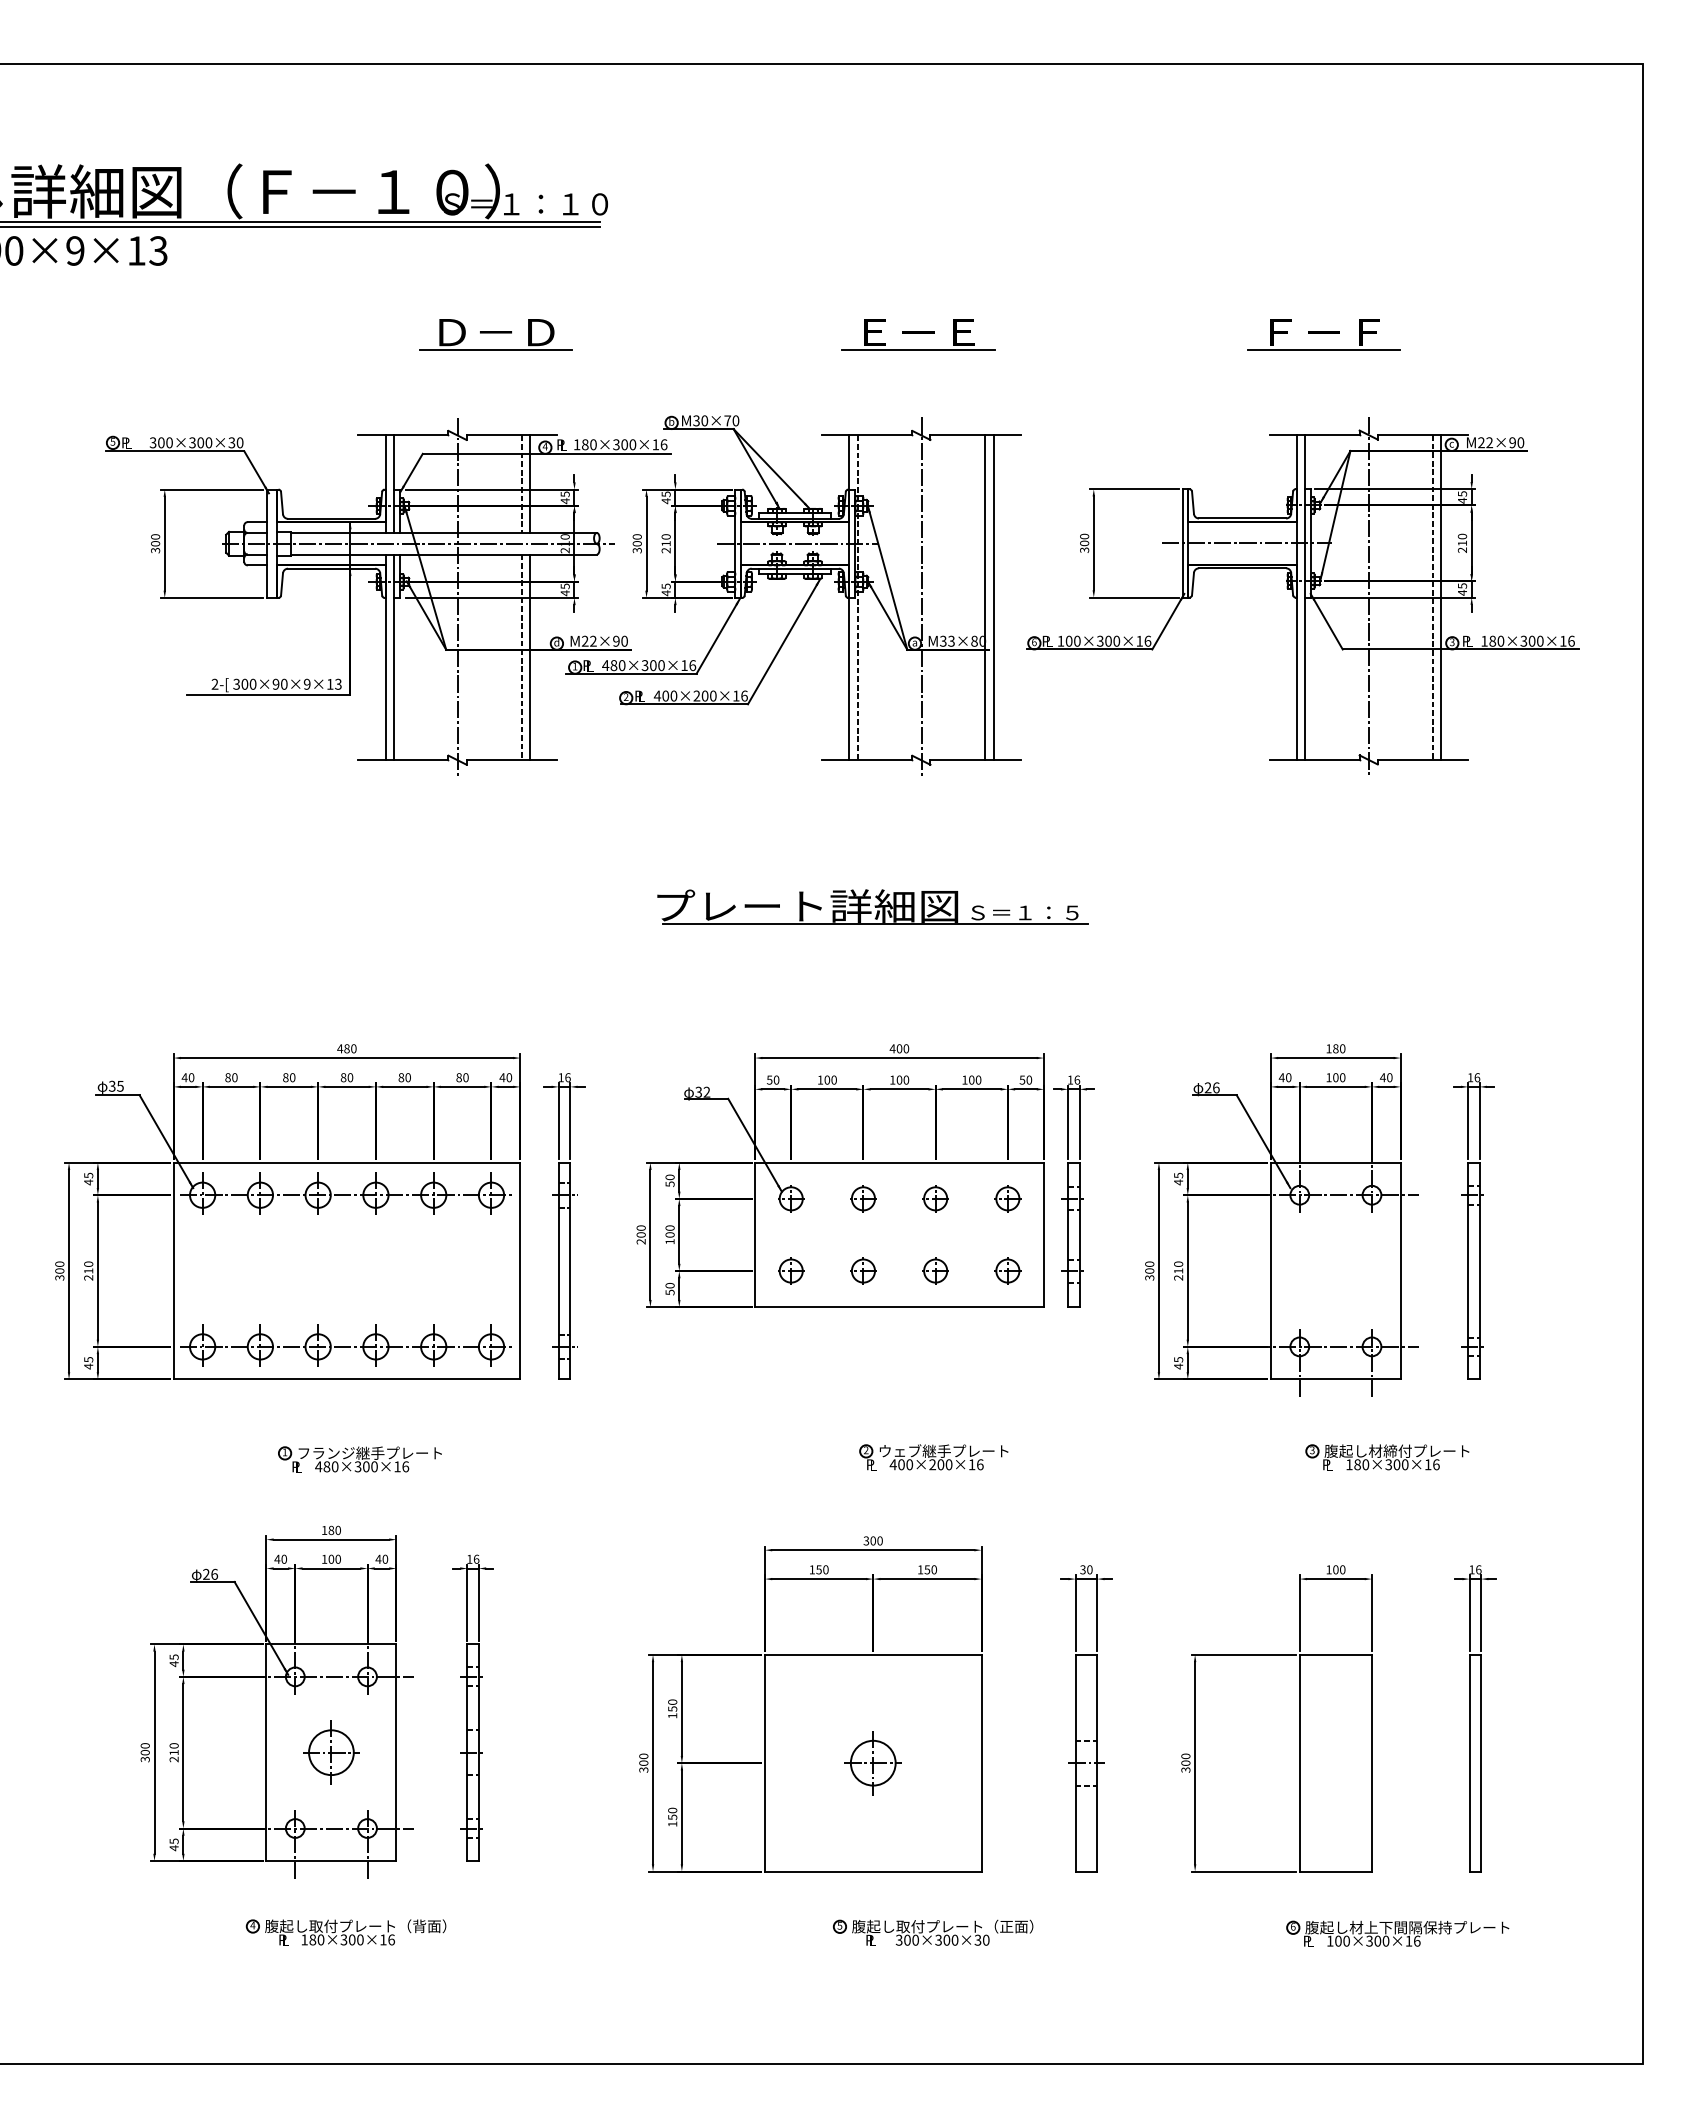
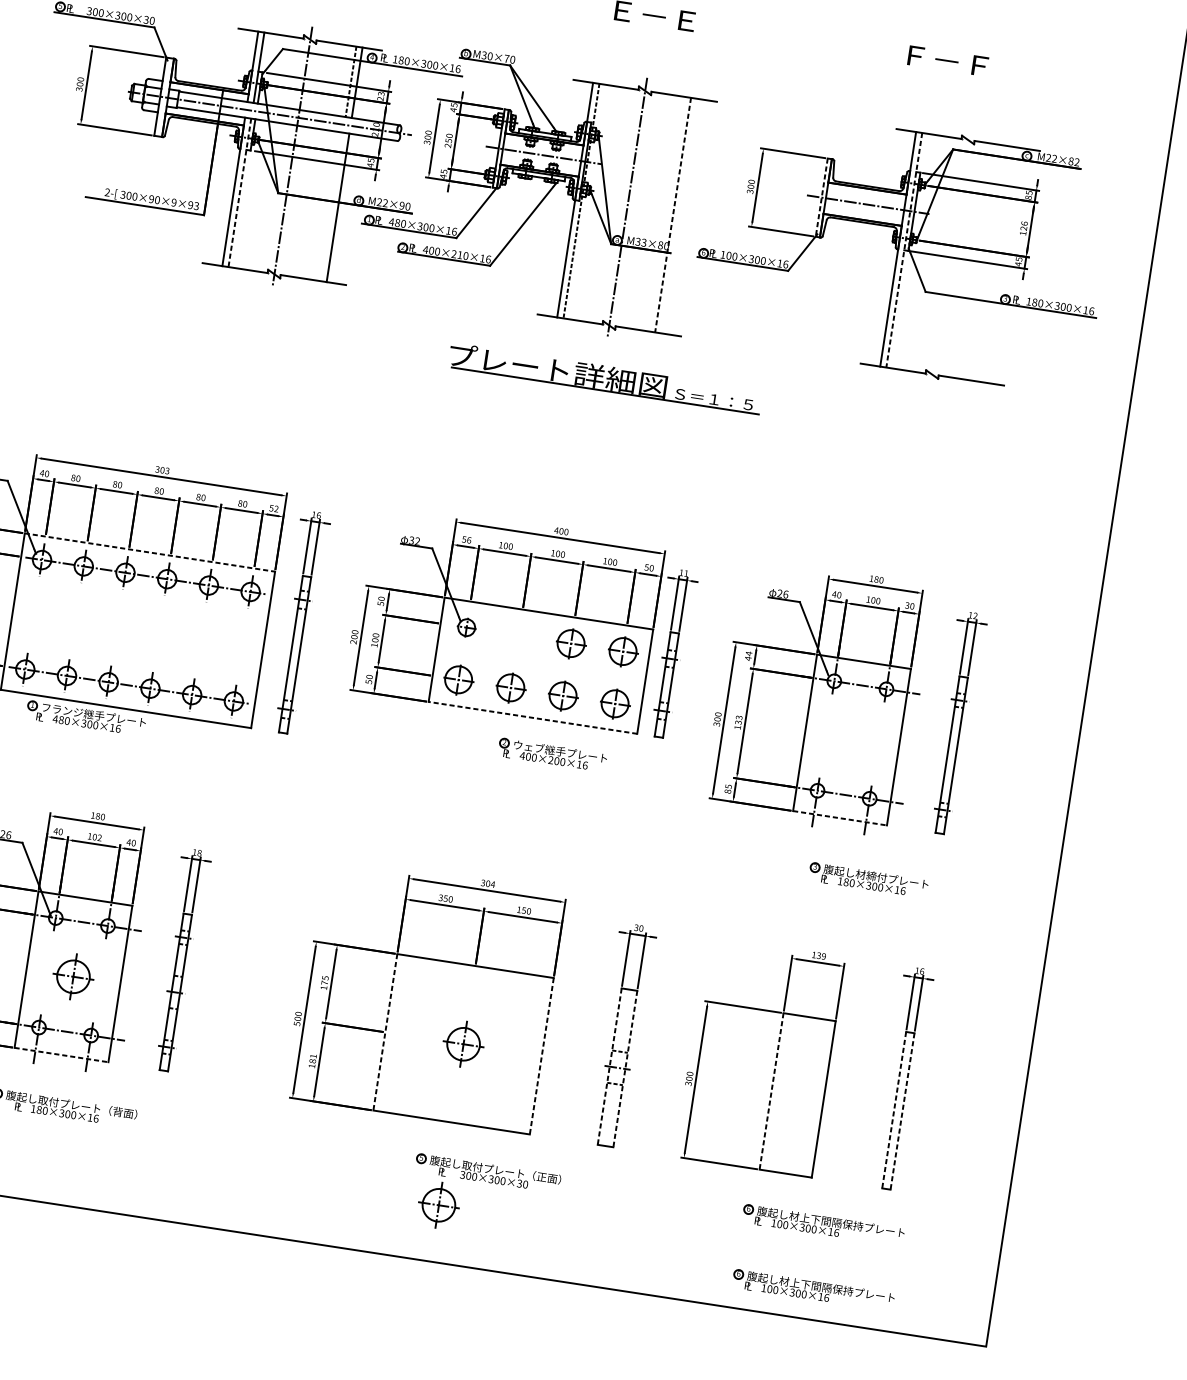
line: (918, 349) -> (652, 28), removed
line: (1323, 349) -> (944, 73), removed
text: (1516, 442) -> (1073, 161), M22×90 -> M22×82
text: (564, 497) -> (380, 96), 45 -> 23
text: (1462, 500) -> (1028, 197), 45 -> 85
text: (1461, 542) -> (1023, 227), 210 -> 126
text: (665, 543) -> (448, 140), 210 -> 250
line: (1182, 543) -> (821, 197), solid -> dashed
line: (993, 597) -> (679, 215), removed
line: (1368, 597) -> (949, 257), removed
line: (1432, 597) -> (996, 264), removed
line: (1441, 597) -> (1002, 265), removed
line: (985, 598) -> (673, 215), solid -> dashed
line: (1305, 598) -> (904, 251), solid -> dashed
line: (394, 657) -> (240, 192), solid -> dashed
line: (521, 657) -> (331, 206), removed
text: (329, 683) -> (190, 204), 300×90×9×13 -> 300×90×9×93
text: (704, 695) -> (459, 254), 400×200×16 -> 400×210×16
part: (872, 906) -> (604, 378), moved
text: (346, 1048) -> (162, 469), 480 -> 303
text: (505, 1077) -> (273, 508), 40 -> 52
text: (1382, 1077) -> (907, 605), 40 -> 30
text: (1477, 1077) -> (975, 615), 16 -> 12
text: (776, 1079) -> (469, 539), 50 -> 56
text: (1077, 1079) -> (686, 573), 16 -> 11
line: (347, 1162) -> (150, 552), solid -> dashed
text: (1178, 1175) -> (748, 653), 45 -> 44
part: (863, 1198) -> (518, 635), removed
part: (935, 1198) -> (570, 643), size x1.6
part: (1007, 1198) -> (622, 651), size x1.6
part: (791, 1270) -> (458, 679), size x1.6
part: (863, 1270) -> (510, 687), size x1.6
part: (935, 1270) -> (562, 695), size x1.6
part: (1007, 1270) -> (614, 703), size x1.6
text: (1178, 1270) -> (738, 722), 210 -> 133
line: (899, 1307) -> (532, 718), solid -> dashed
text: (1178, 1366) -> (727, 791), 45 -> 85
line: (1335, 1379) -> (839, 818), solid -> dashed
part: (933, 1457) -> (552, 755), moved
part: (359, 1459) -> (85, 718), moved
text: (880, 1540) -> (493, 884), 300 -> 304
text: (337, 1558) -> (99, 837), 100 -> 102
text: (476, 1558) -> (199, 852), 16 -> 18
text: (811, 1569) -> (440, 897), 150 -> 350
text: (1339, 1569) -> (821, 955), 100 -> 139
text: (672, 1705) -> (324, 980), 150 -> 175
line: (764, 1763) -> (385, 1032), solid -> dashed
line: (981, 1763) -> (541, 1056), solid -> dashed
line: (1075, 1763) -> (609, 1066), solid -> dashed
line: (1097, 1763) -> (625, 1069), solid -> dashed
line: (1299, 1763) -> (771, 1091), solid -> dashed
line: (1469, 1763) -> (894, 1110), solid -> dashed
line: (1481, 1763) -> (902, 1111), solid -> dashed
text: (641, 1769) -> (295, 1023), 300 -> 500
text: (672, 1813) -> (313, 1058), 150 -> 181
line: (331, 1861) -> (61, 1055), solid -> dashed
part: (872, 1986) -> (438, 1205), added
part: (1397, 2023) -> (813, 1290), added

